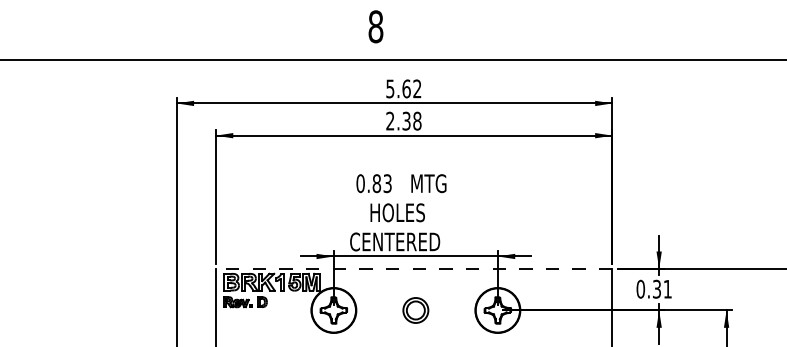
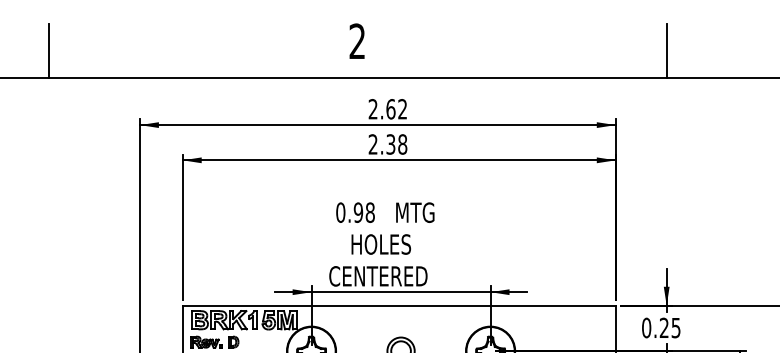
text: (375, 26) -> (356, 41), 8 -> 2
line: (93, 35) -> (49, 50), added
line: (659, 35) -> (667, 50), added
text: (390, 88) -> (373, 108), 5.62 -> 2.62
text: (381, 183) -> (363, 212), 0.83 -> 0.98
line: (413, 268) -> (398, 305), dashed -> solid
text: (662, 289) -> (670, 328), 0.31 -> 0.25

